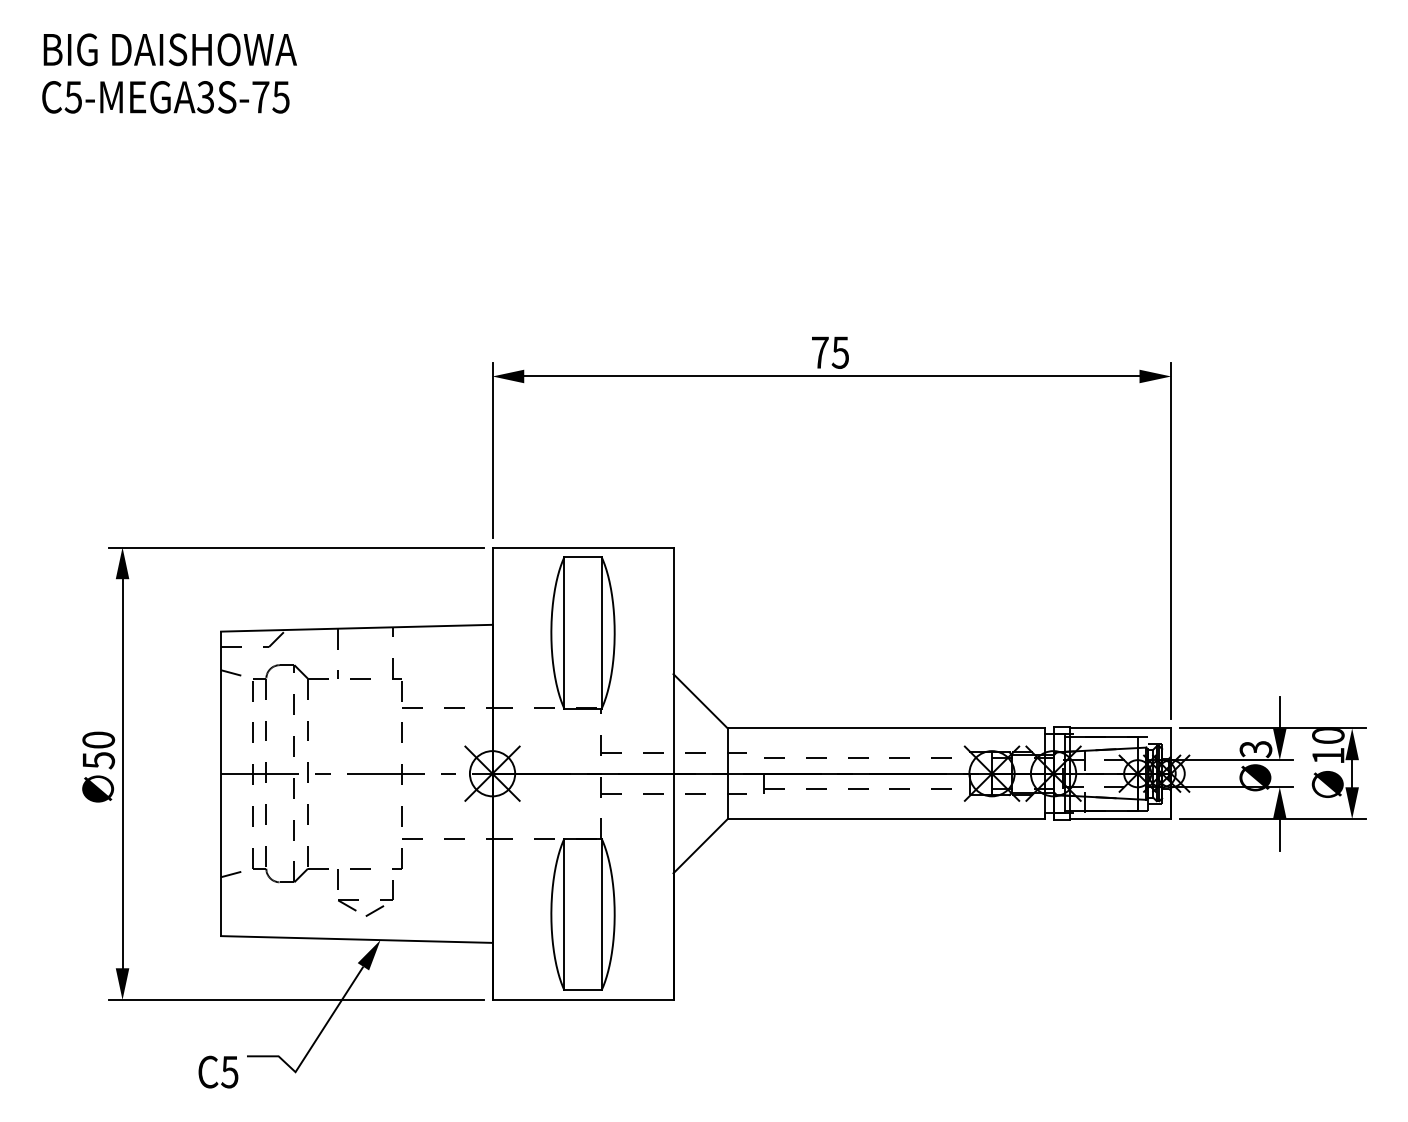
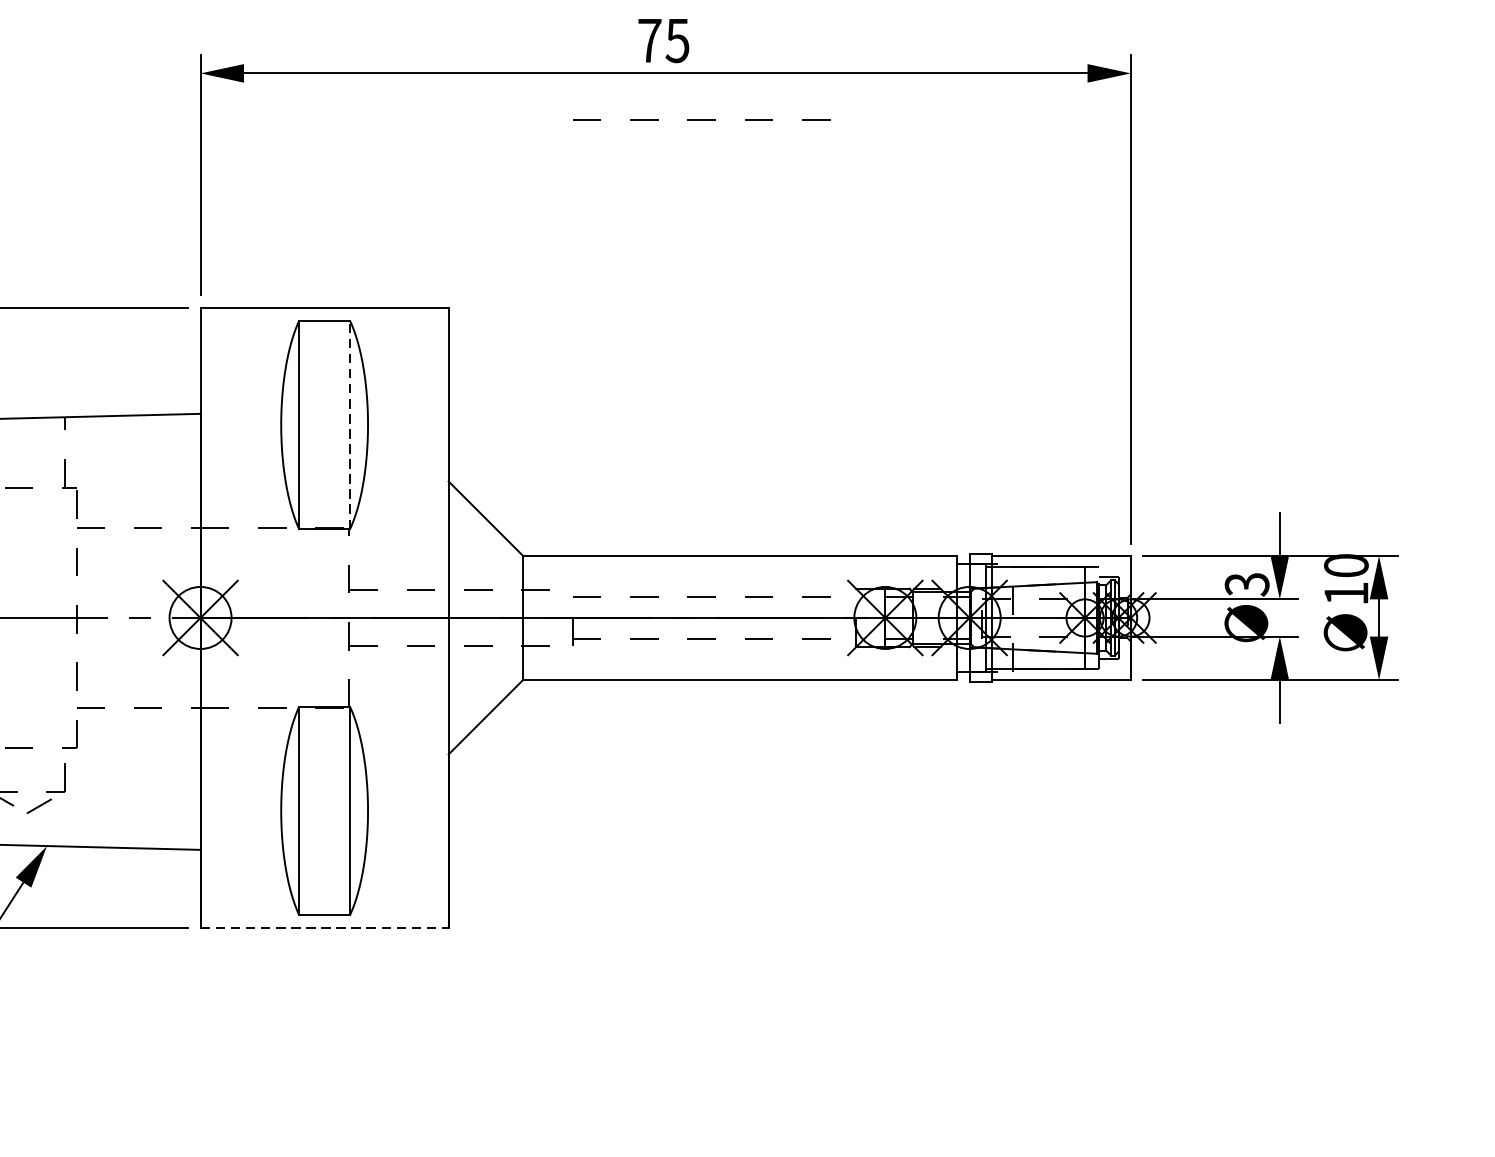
line: (857, 409) -> (700, 118), added
line: (601, 632) -> (349, 424), solid -> dashed
line: (583, 999) -> (325, 927), solid -> dashed

